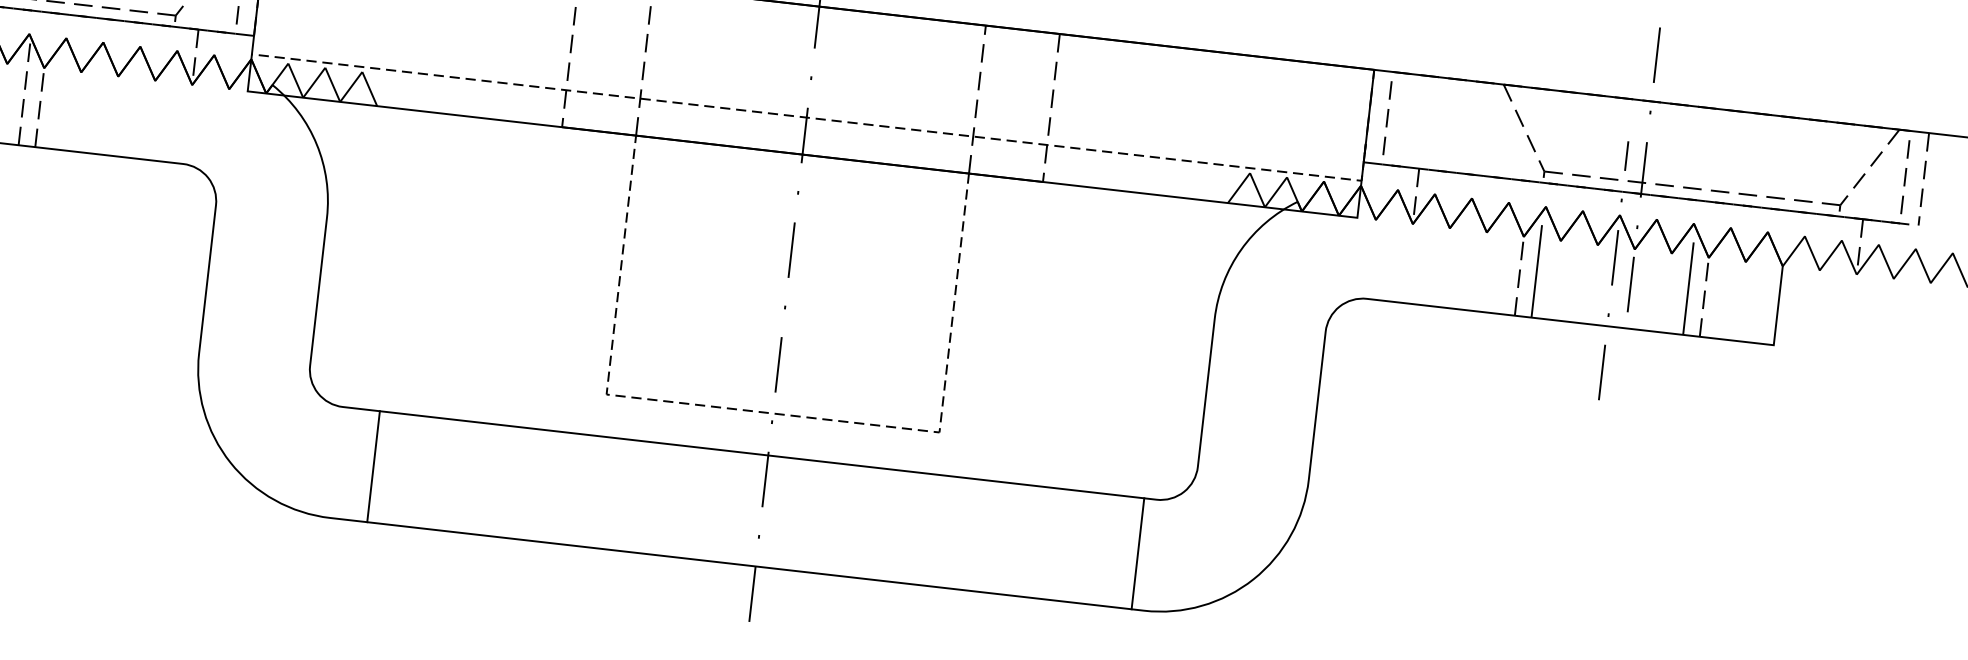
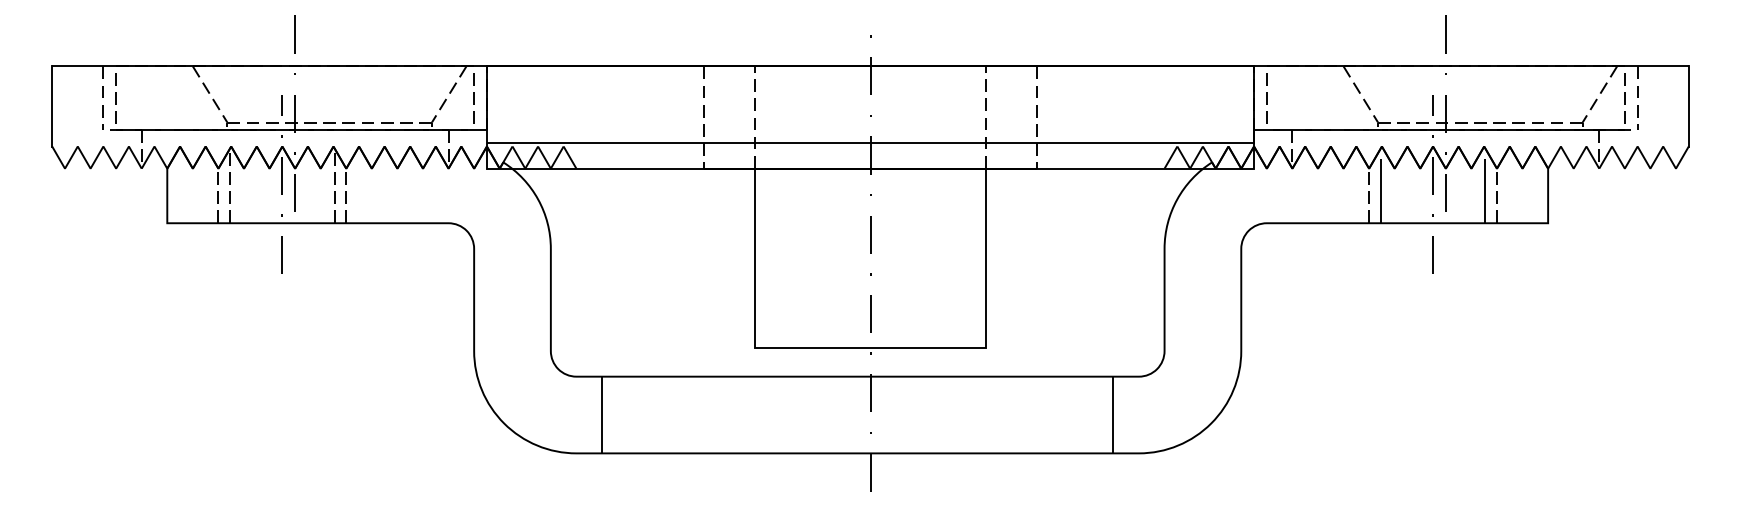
line: (825, 120) -> (883, 143), dashed -> solid
line: (773, 413) -> (870, 347), dashed -> solid
line: (1138, 553) -> (1113, 414), moved

